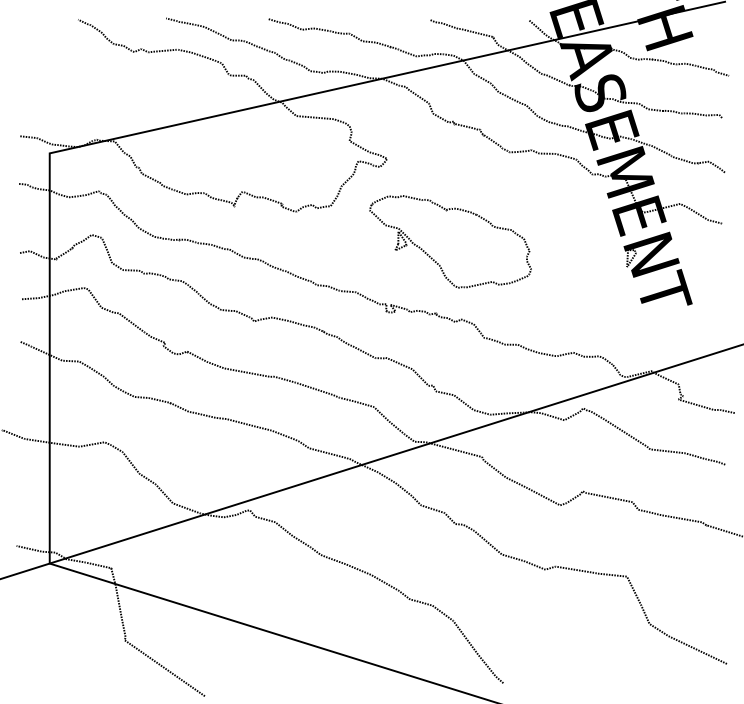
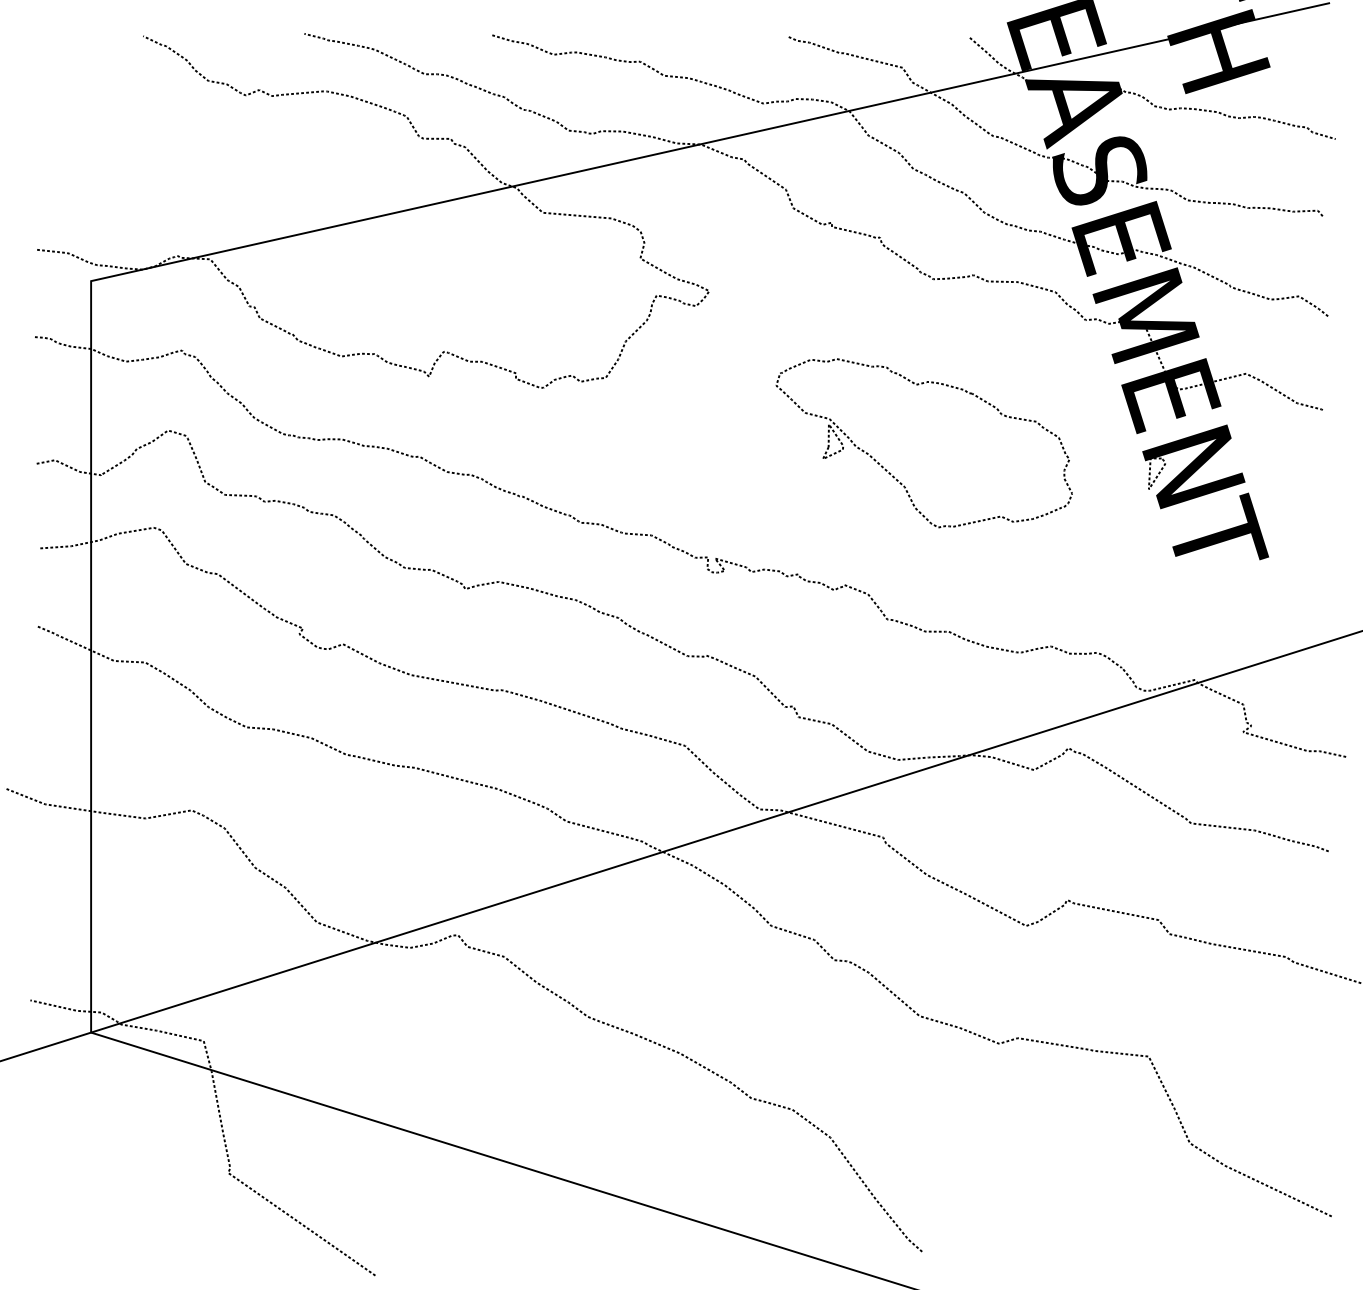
part: (432, 257) -> (891, 471), moved

